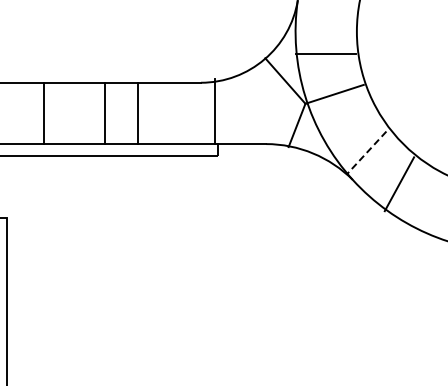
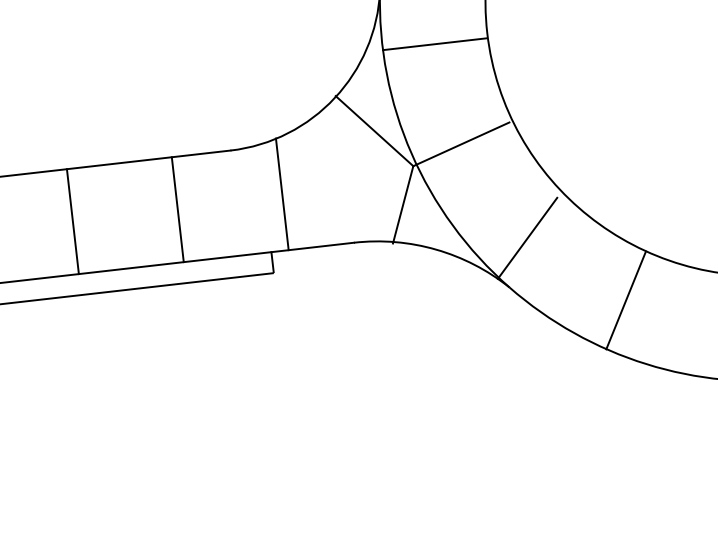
line: (325, 53) -> (434, 43), moved
line: (215, 111) -> (283, 194), moved
line: (137, 113) -> (177, 209), moved
line: (366, 153) -> (527, 239), dashed -> solid
line: (399, 184) -> (626, 300), moved

